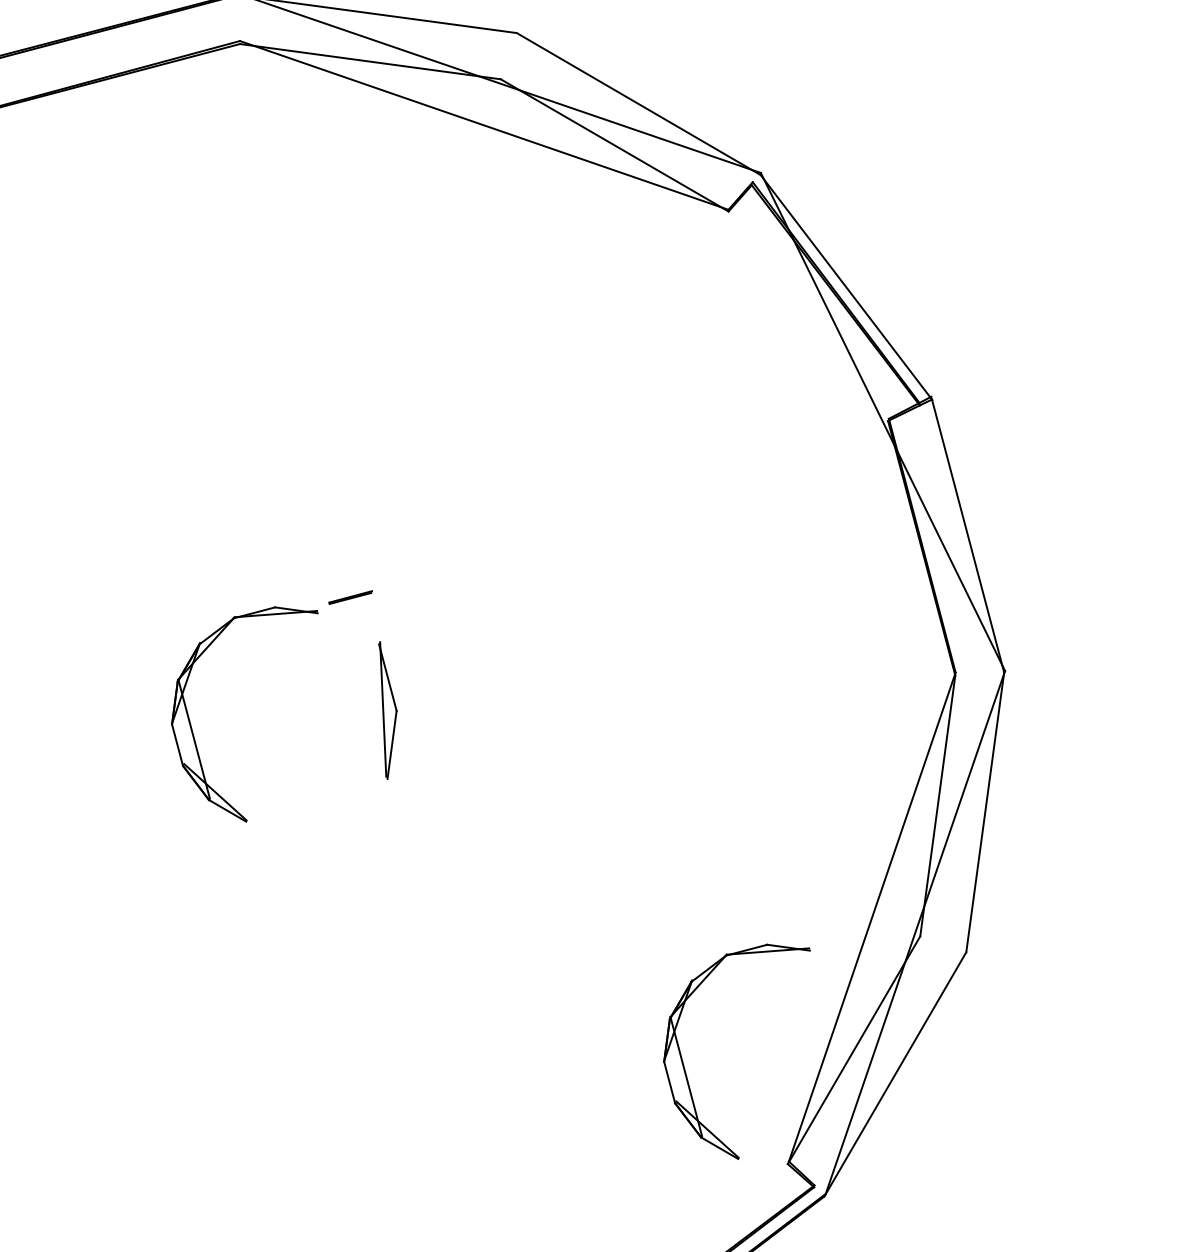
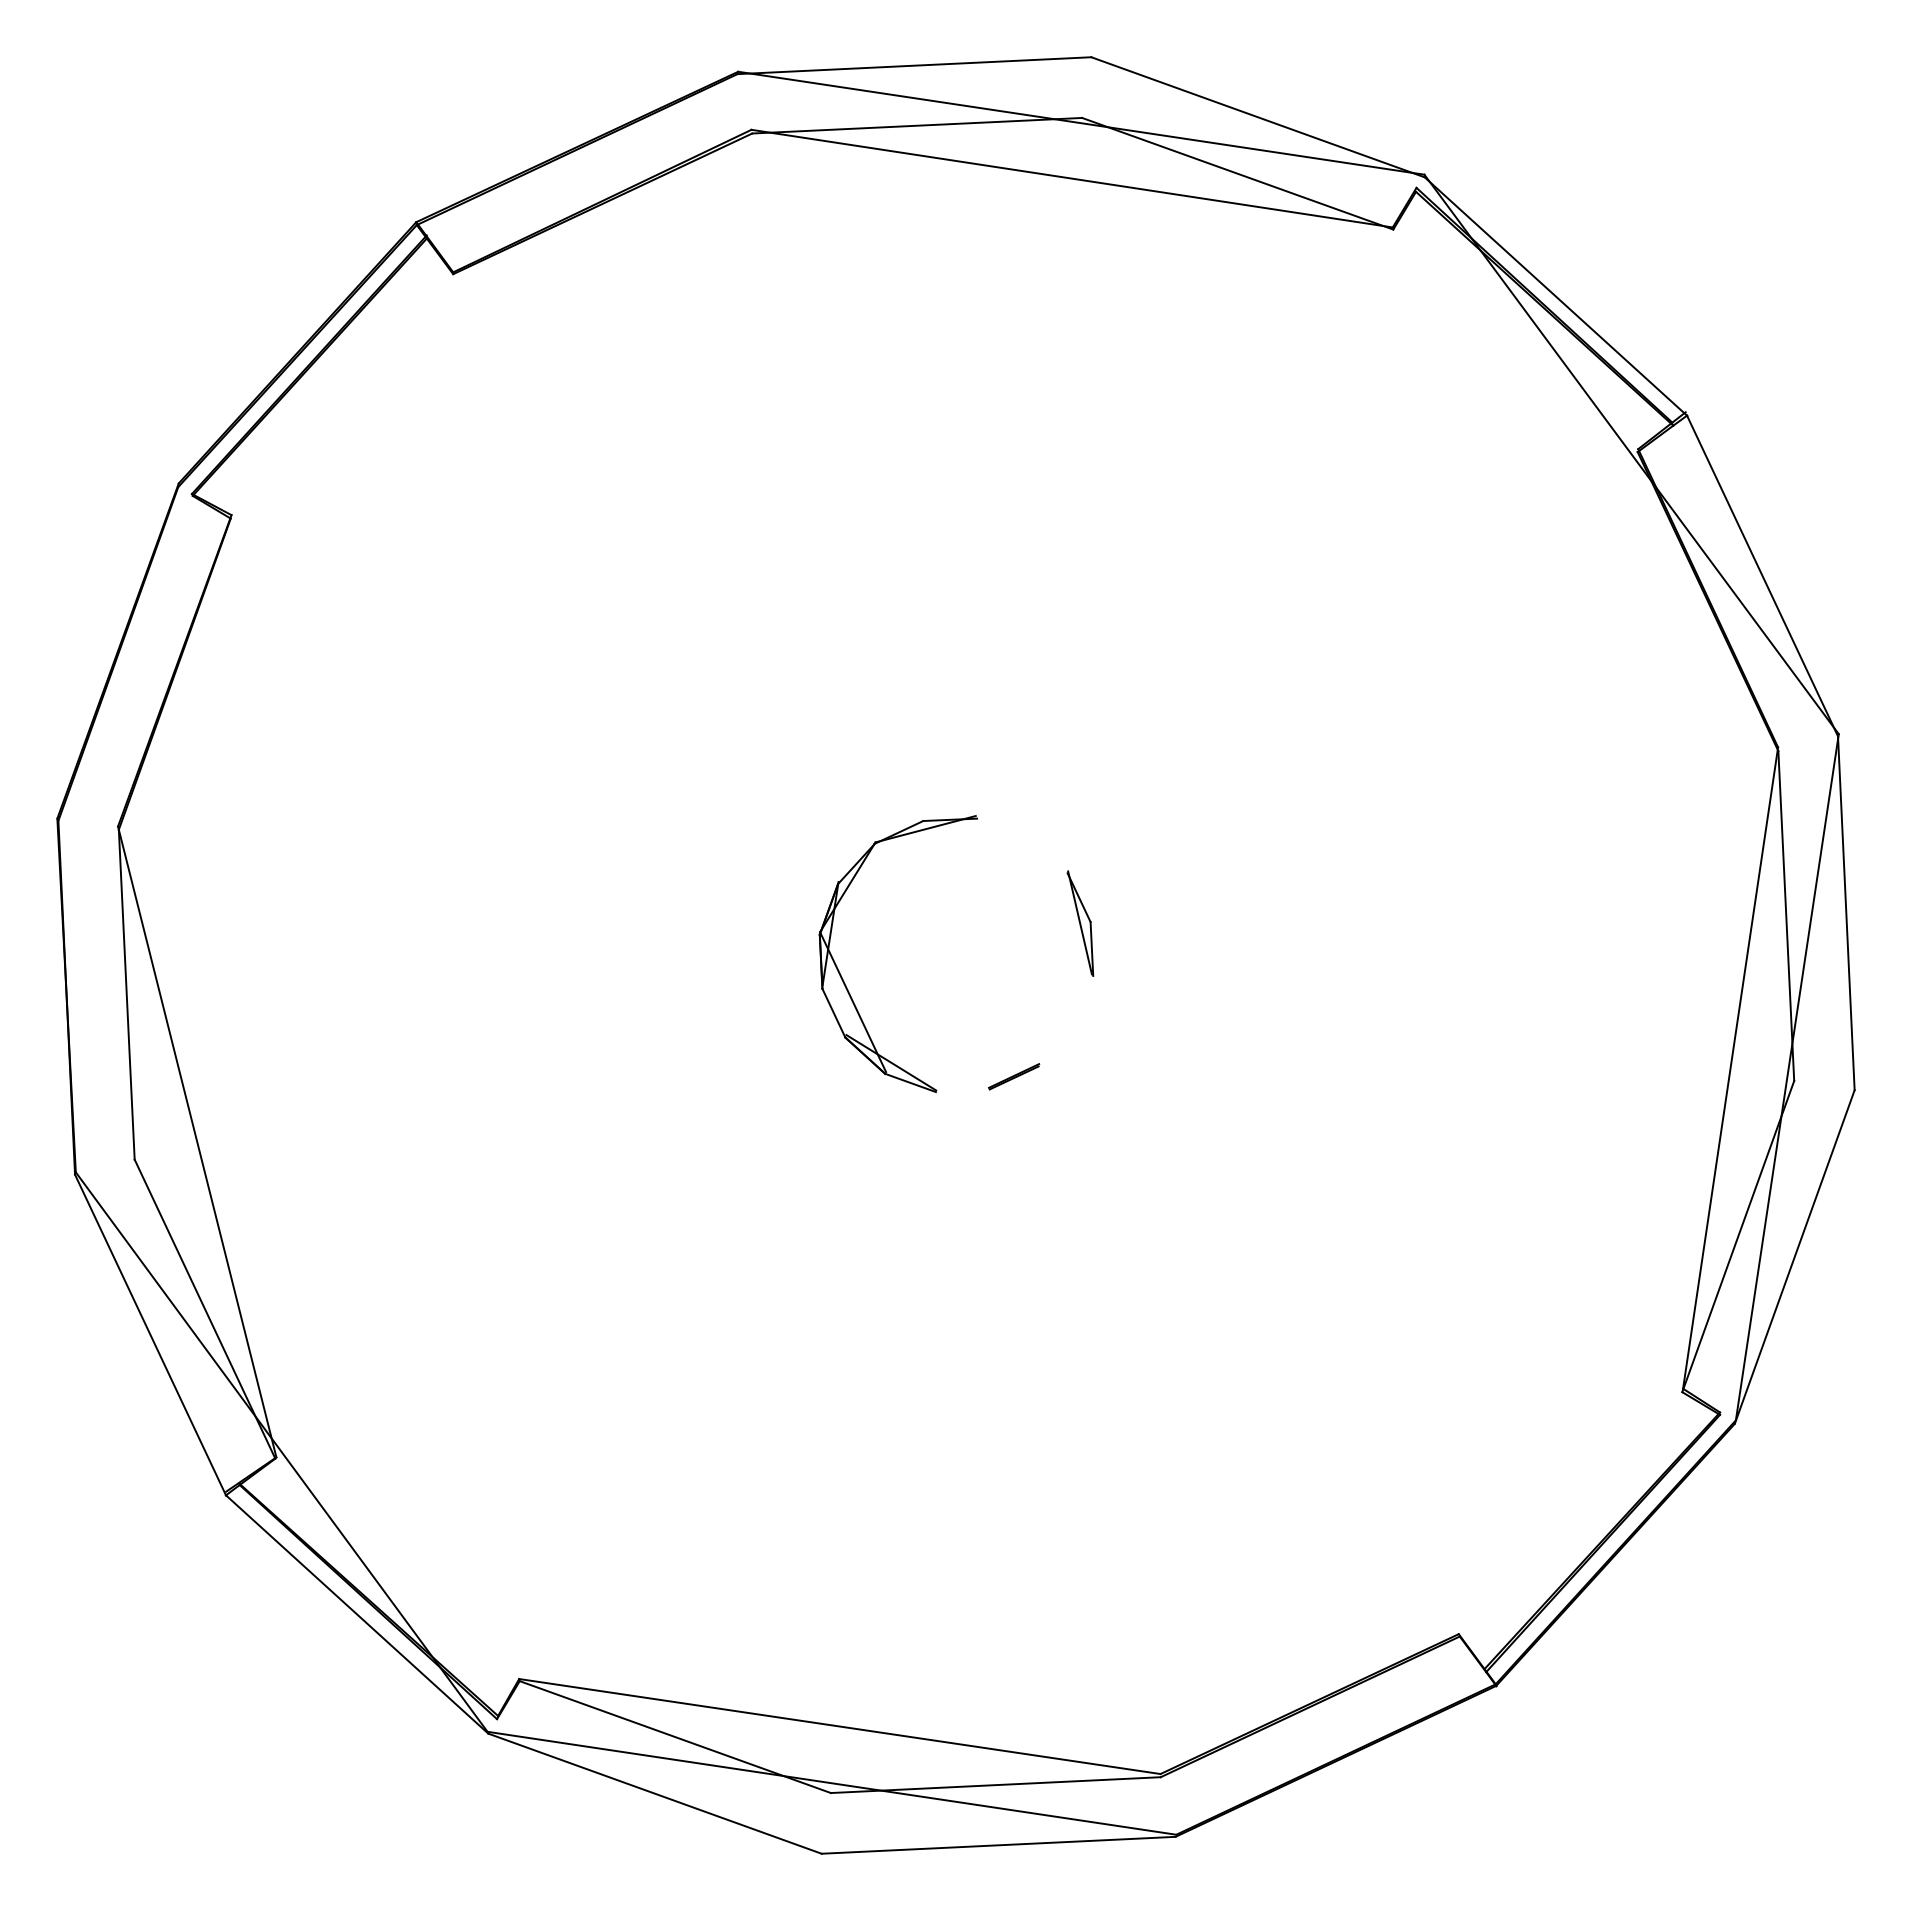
part: (350, 597) -> (1014, 1076), moved
part: (383, 710) -> (1080, 923), size x0.62
part: (681, 1053) -> (1525, 1279), removed

